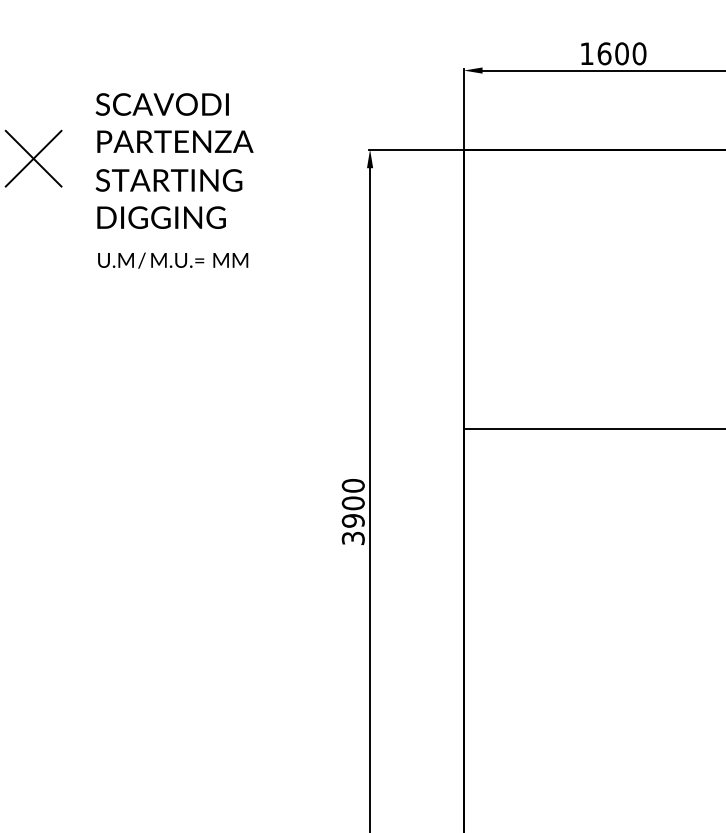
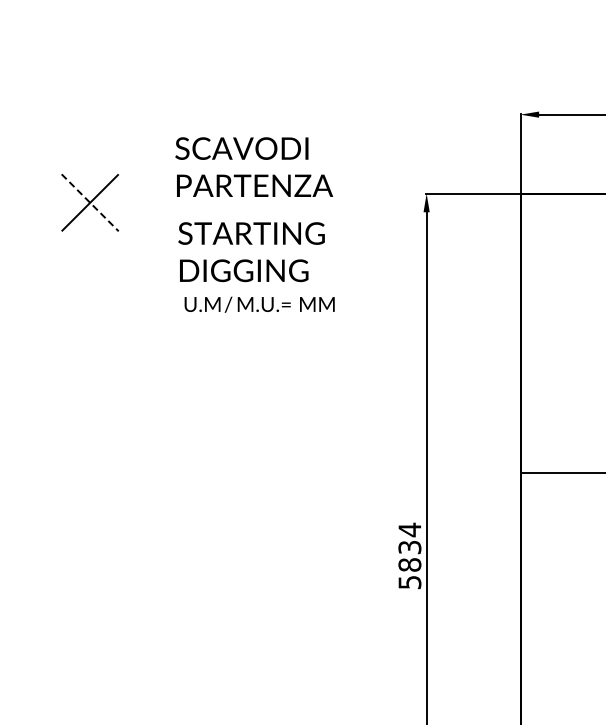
text: (174, 122) -> (254, 166), moved
line: (33, 159) -> (90, 203), solid -> dashed
text: (168, 198) -> (251, 251), moved
text: (173, 260) -> (260, 304), moved
text: (352, 511) -> (409, 555), 3900 -> 5834

